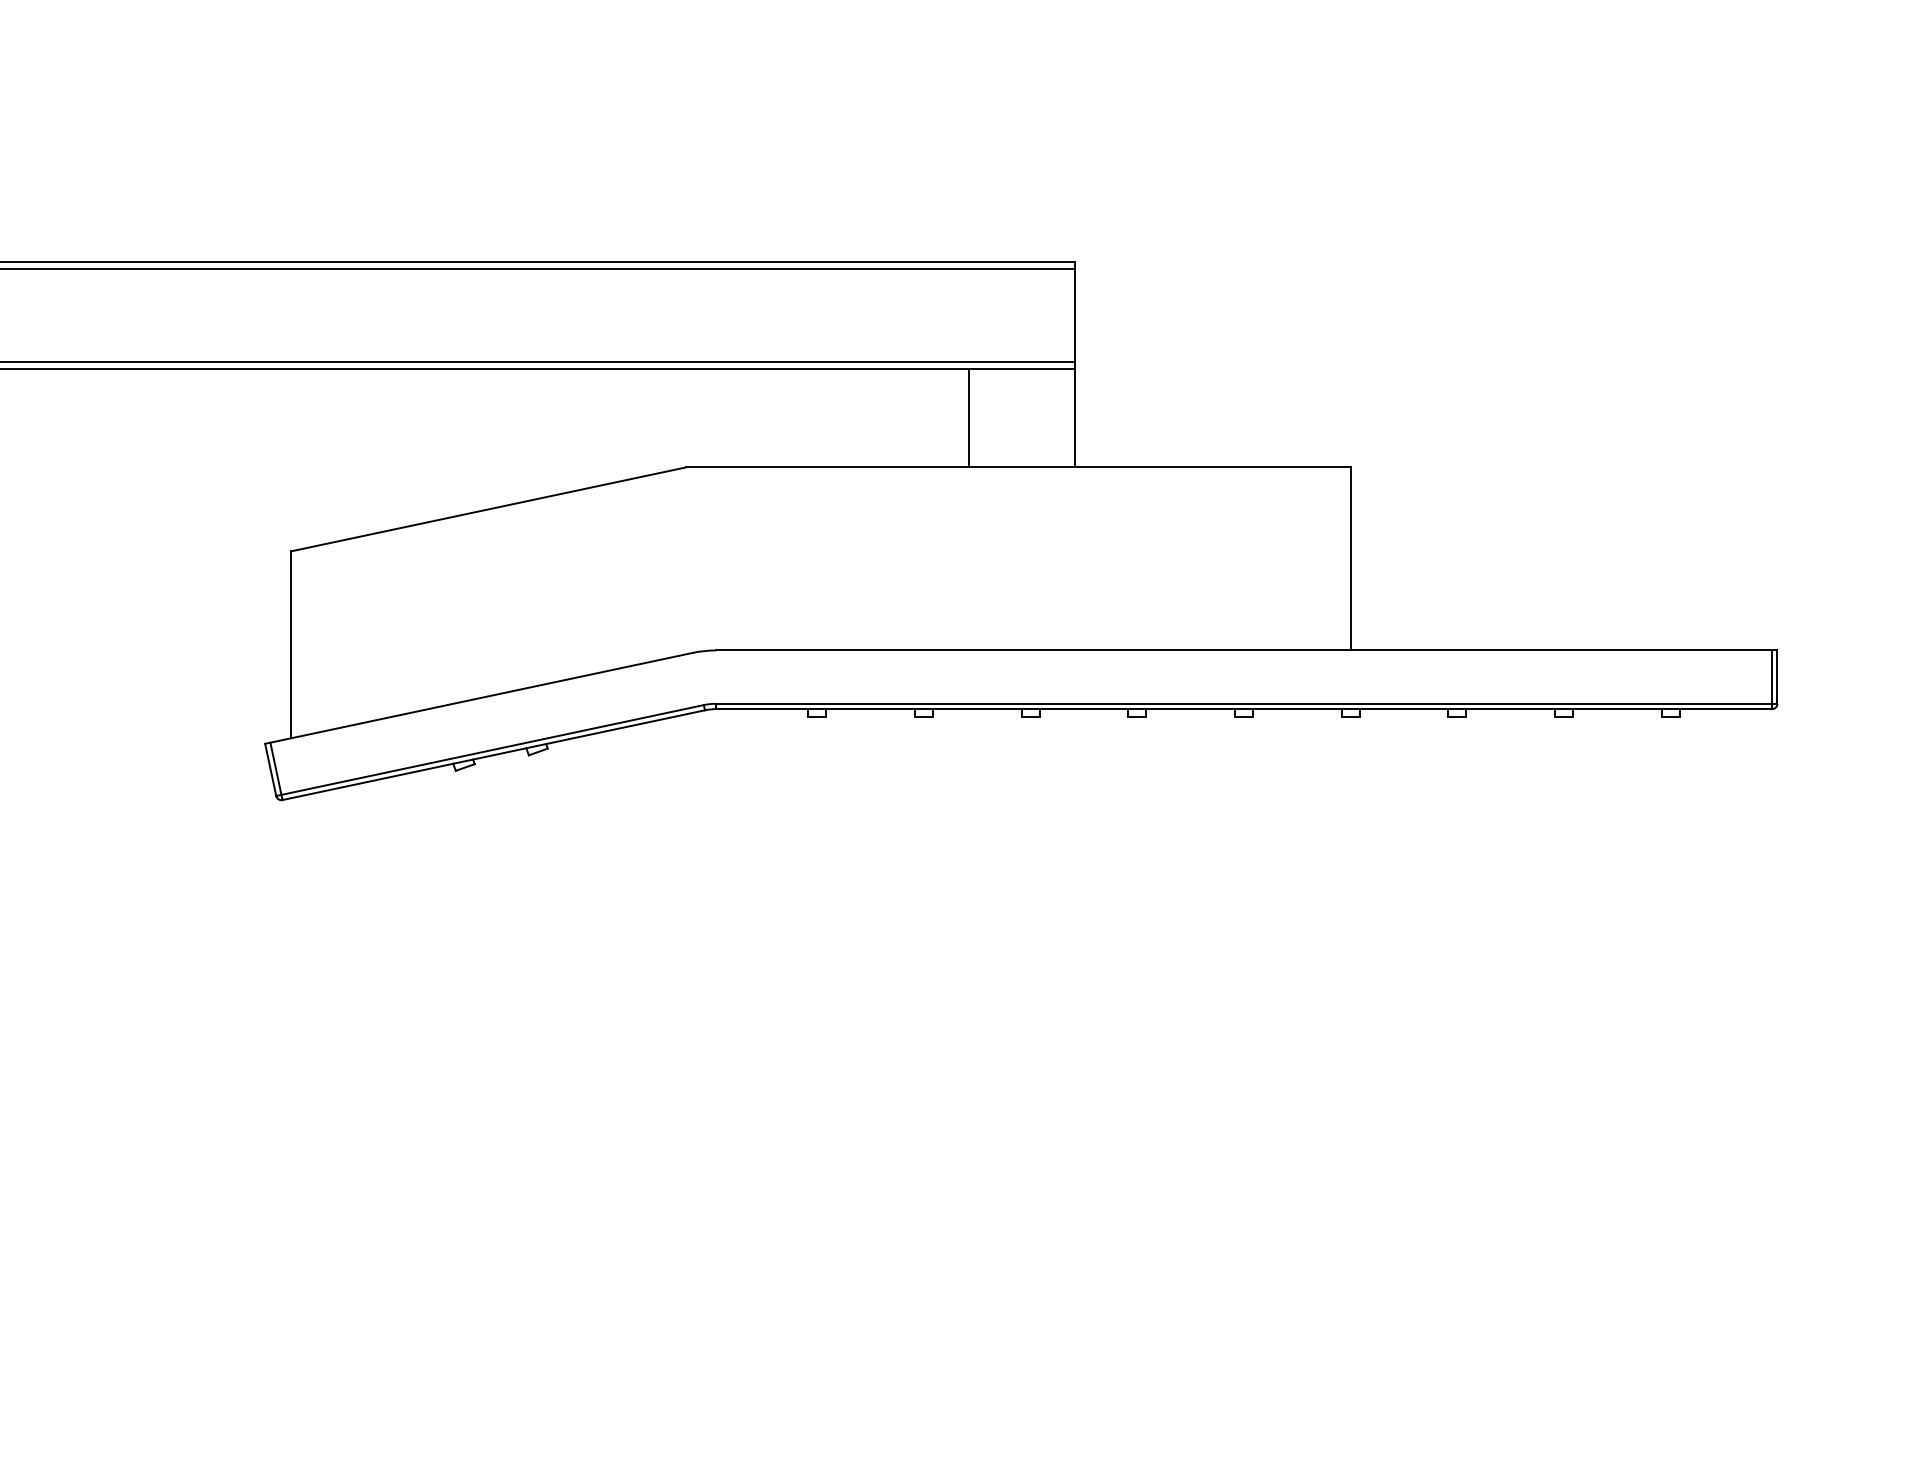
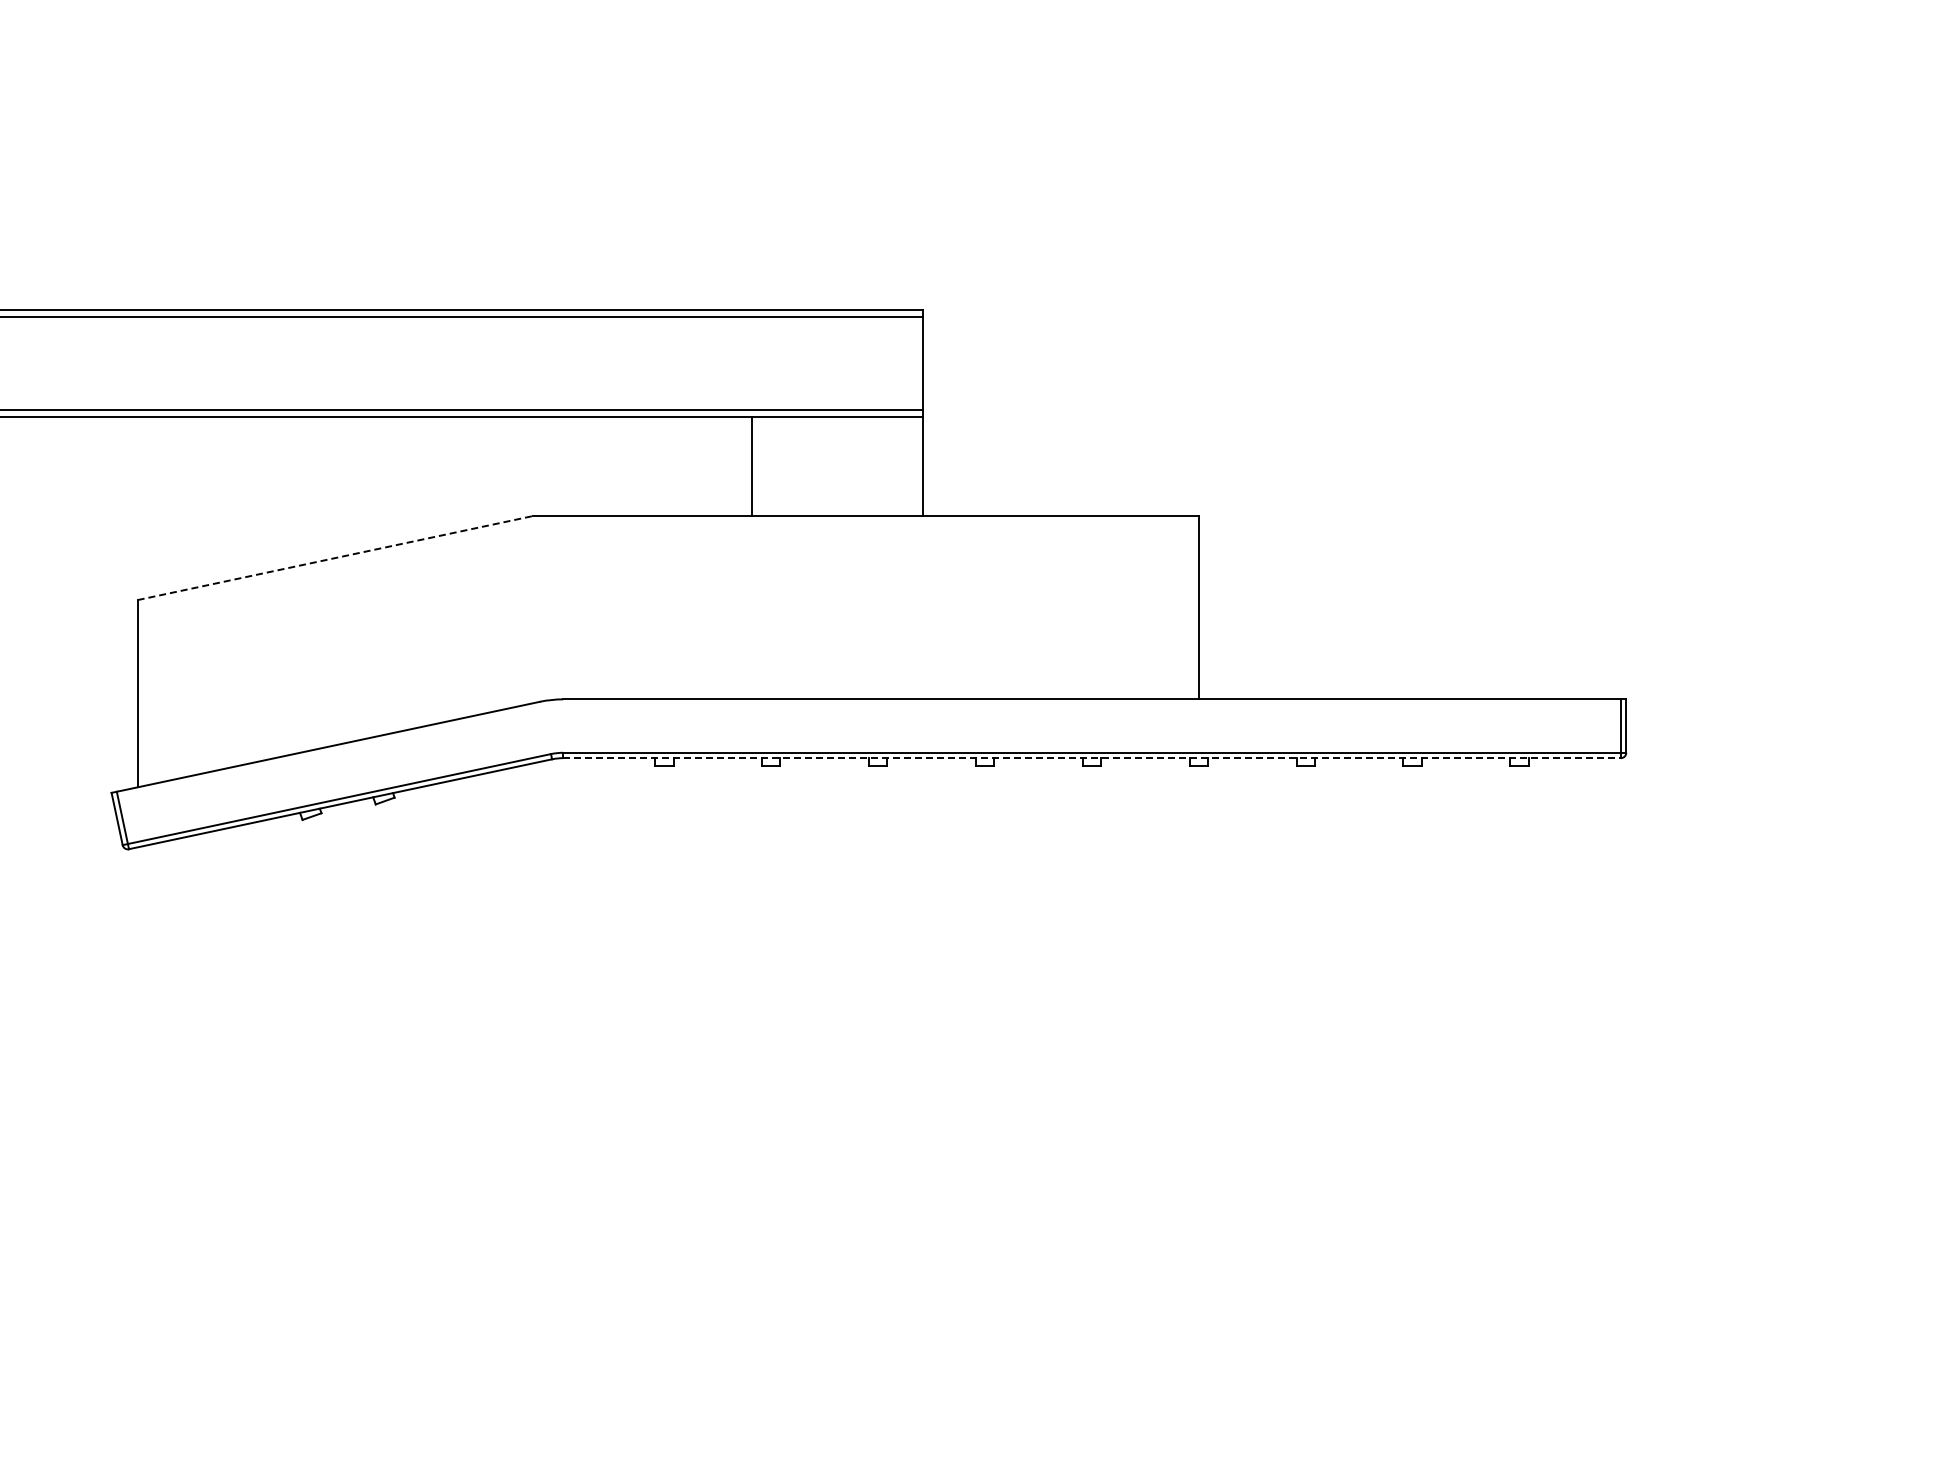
line: (968, 417) -> (752, 466), moved
line: (488, 509) -> (335, 558), solid -> dashed
line: (1244, 709) -> (1092, 758), solid -> dashed

